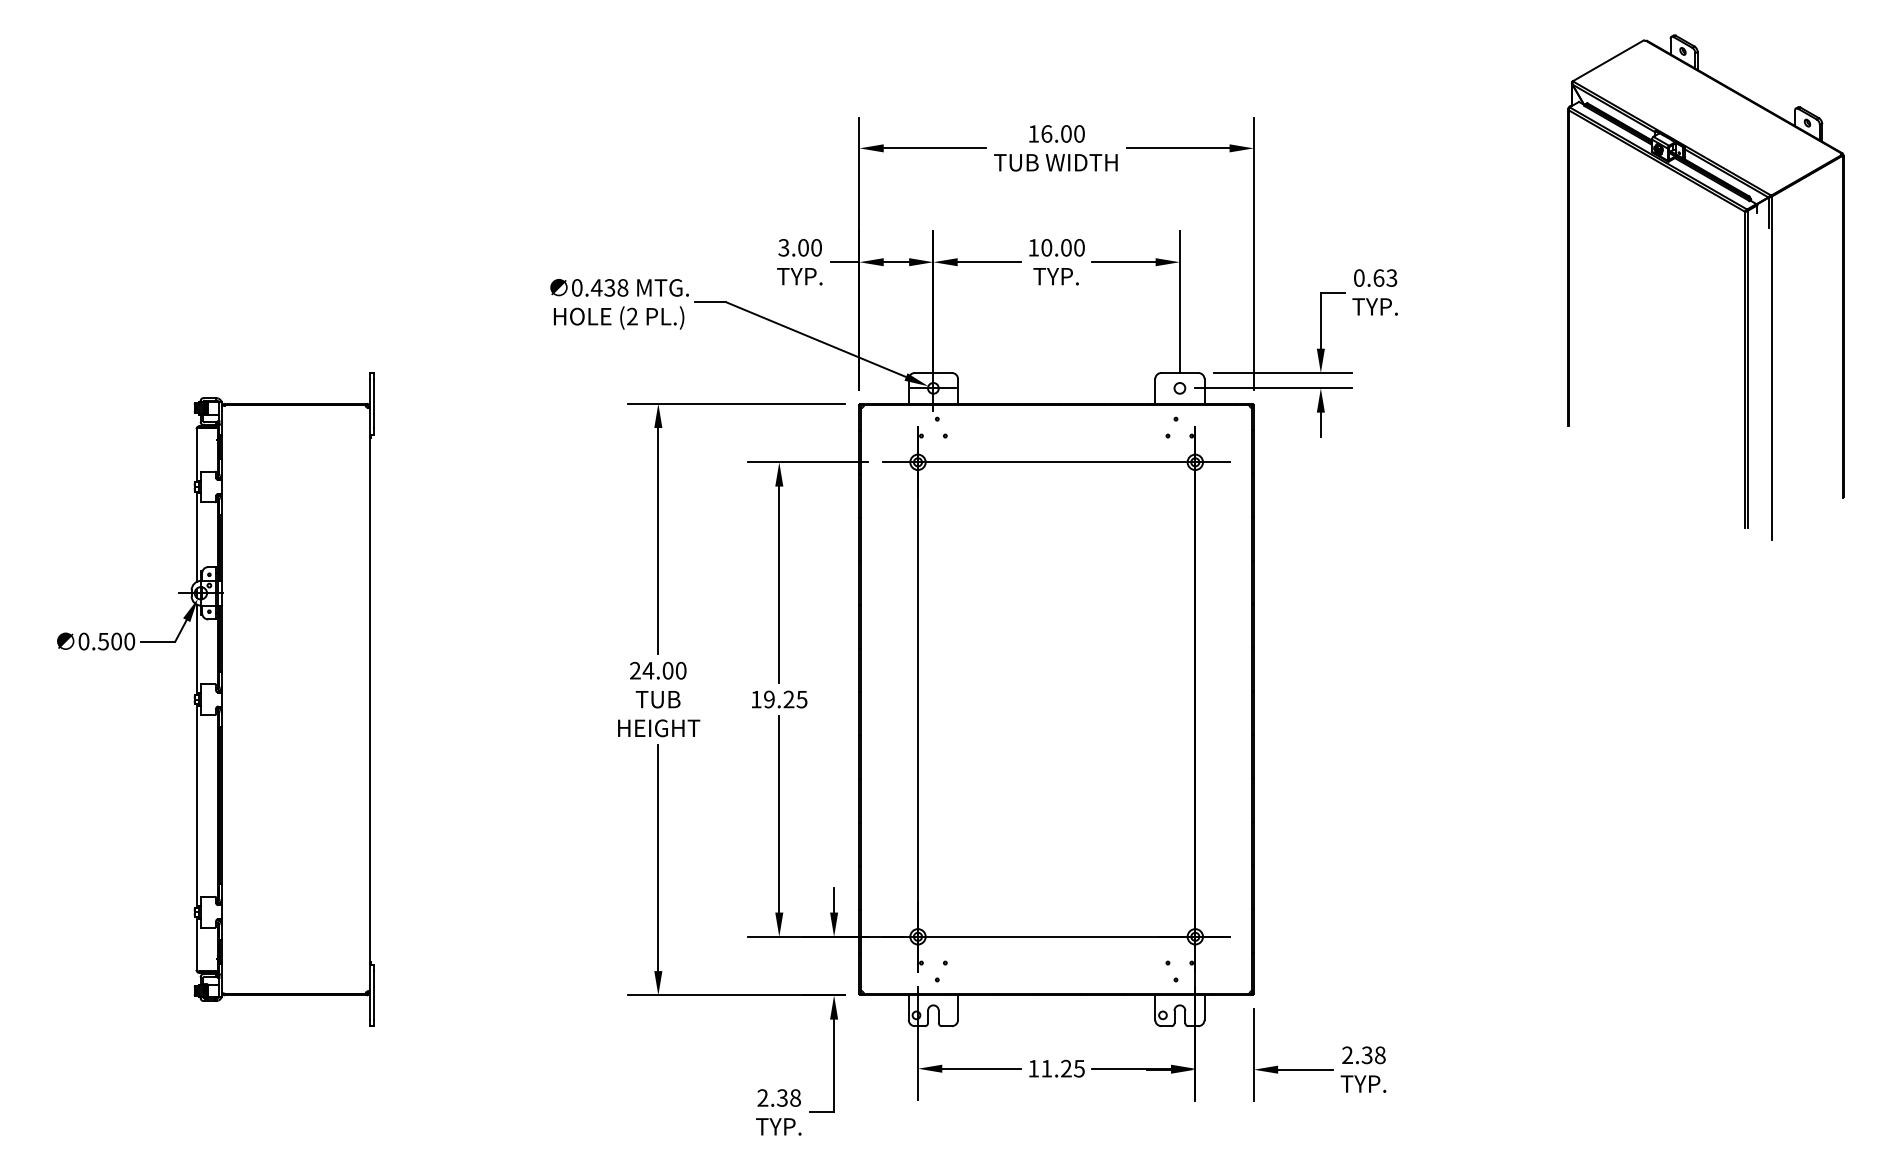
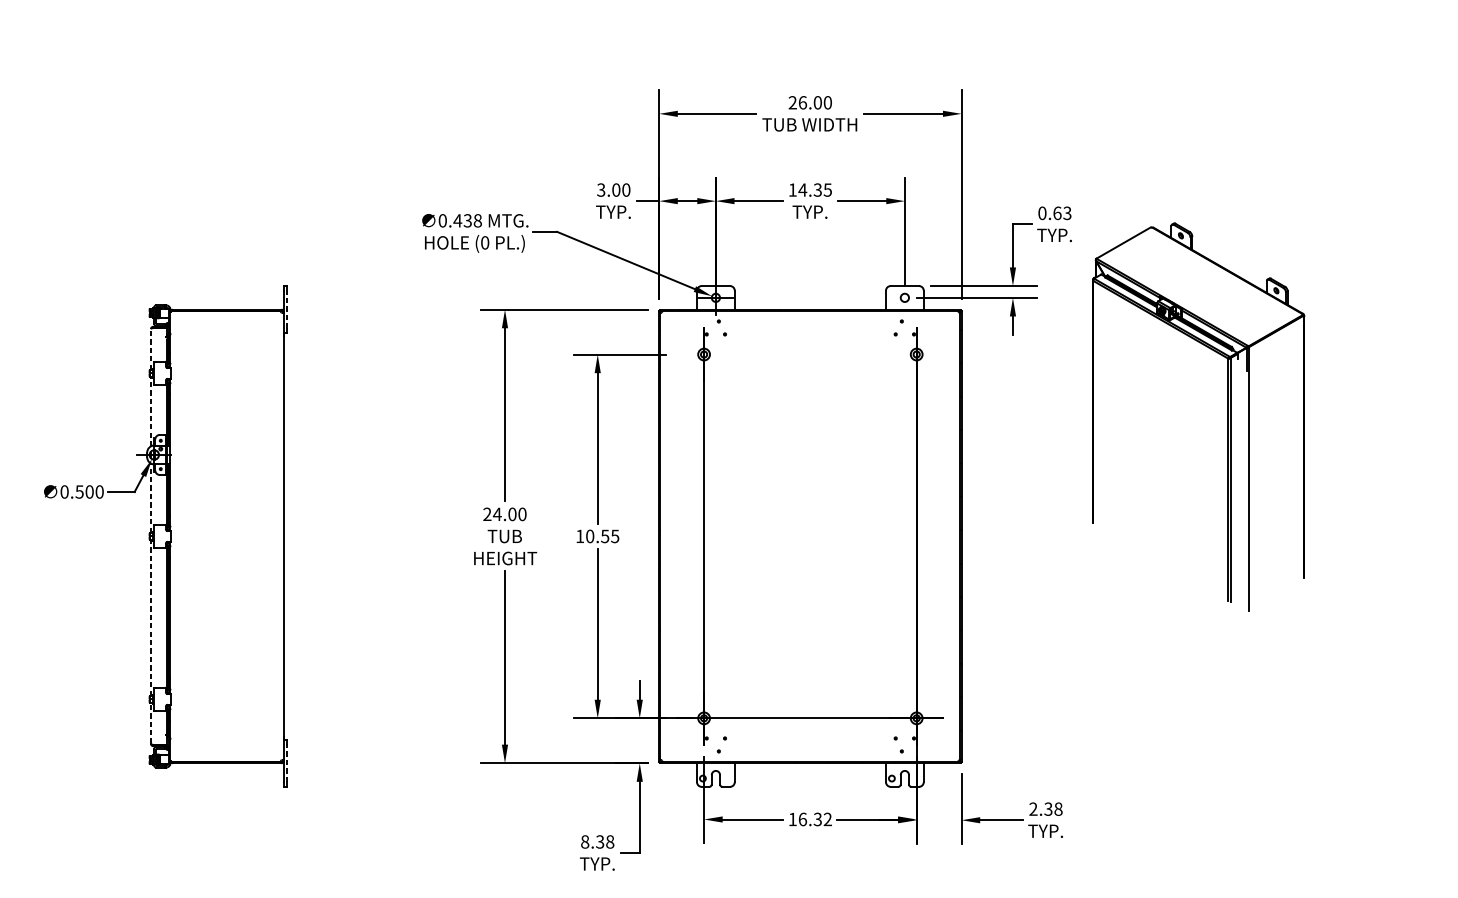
text: (1033, 133) -> (792, 102), 16.00 -> 26.00
text: (1062, 247) -> (814, 189), 10.00 -> 14.35
part: (1744, 287) -> (1228, 416), moved
text: (632, 316) -> (485, 242), (2 -> (0
line: (374, 403) -> (287, 309), solid -> dashed
line: (196, 455) -> (150, 349), solid -> dashed
line: (1056, 462) -> (810, 354), removed
line: (196, 536) -> (150, 411), solid -> dashed
line: (196, 649) -> (150, 498), solid -> dashed
text: (779, 699) -> (597, 536), 19.25 -> 10.55
line: (196, 805) -> (150, 617), solid -> dashed
line: (196, 943) -> (150, 723), solid -> dashed
line: (374, 995) -> (287, 763), solid -> dashed
text: (1062, 1068) -> (814, 819), 11.25 -> 16.32
text: (762, 1097) -> (584, 841), 2.38 -> 8.38

